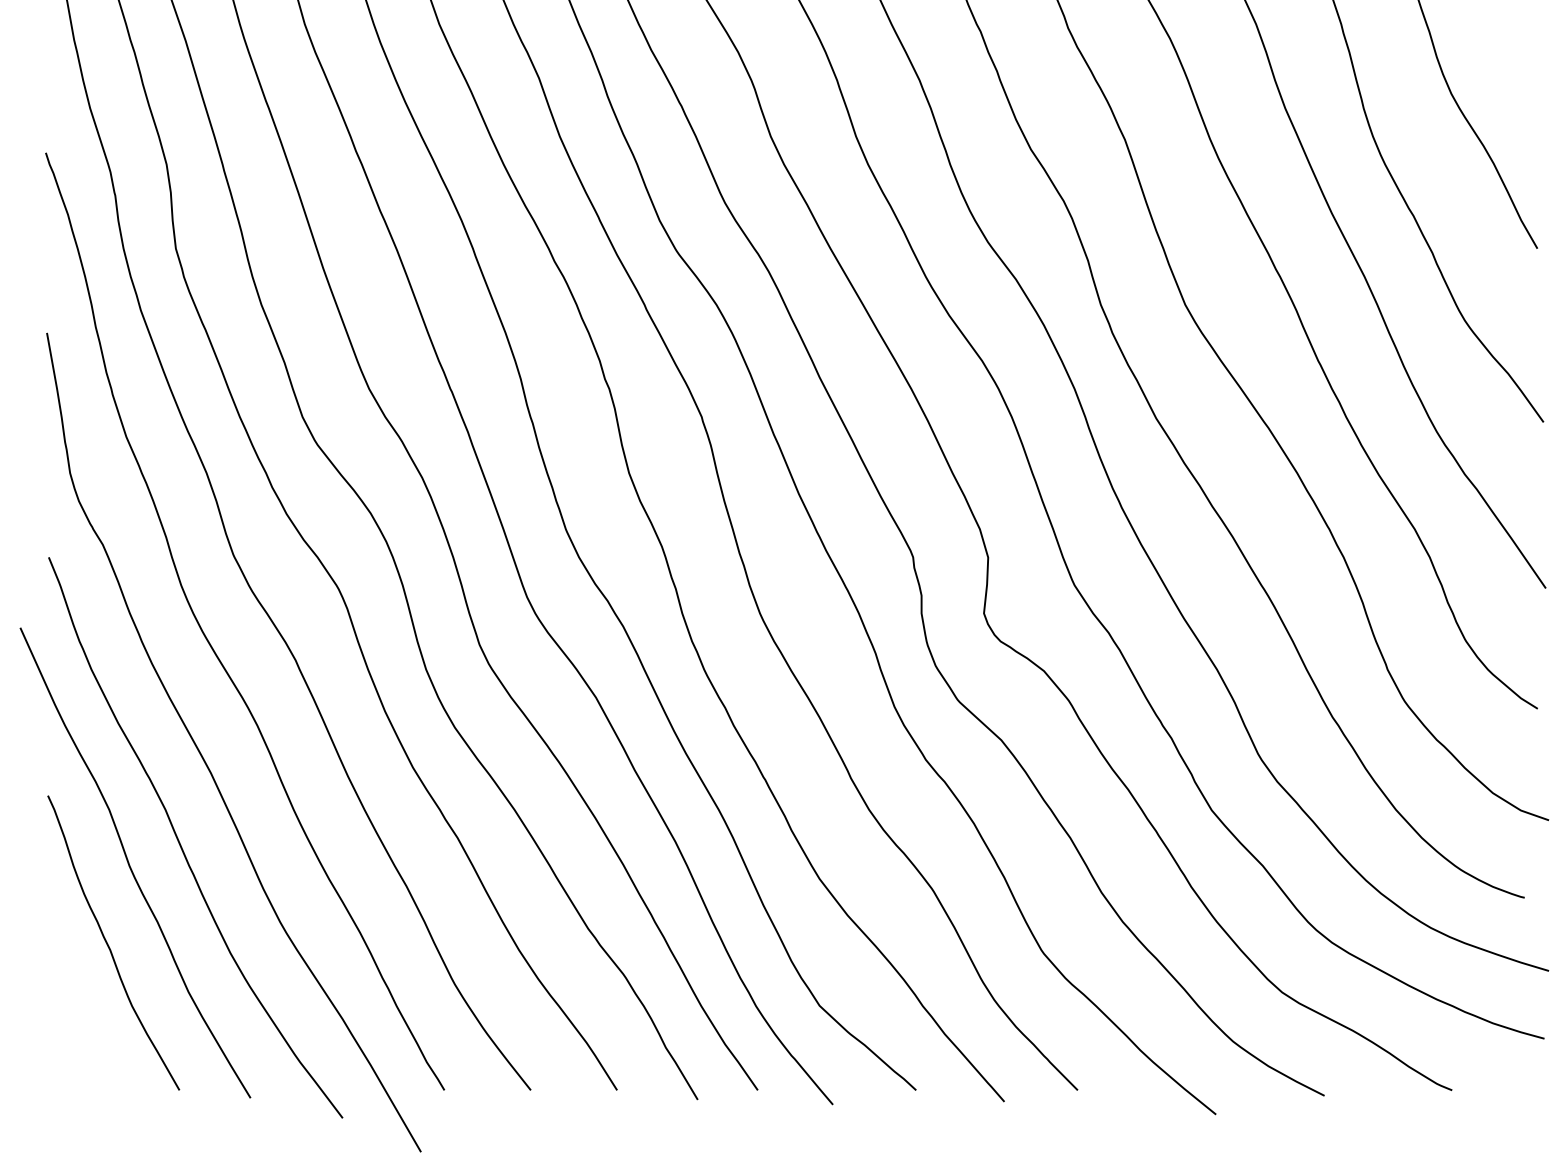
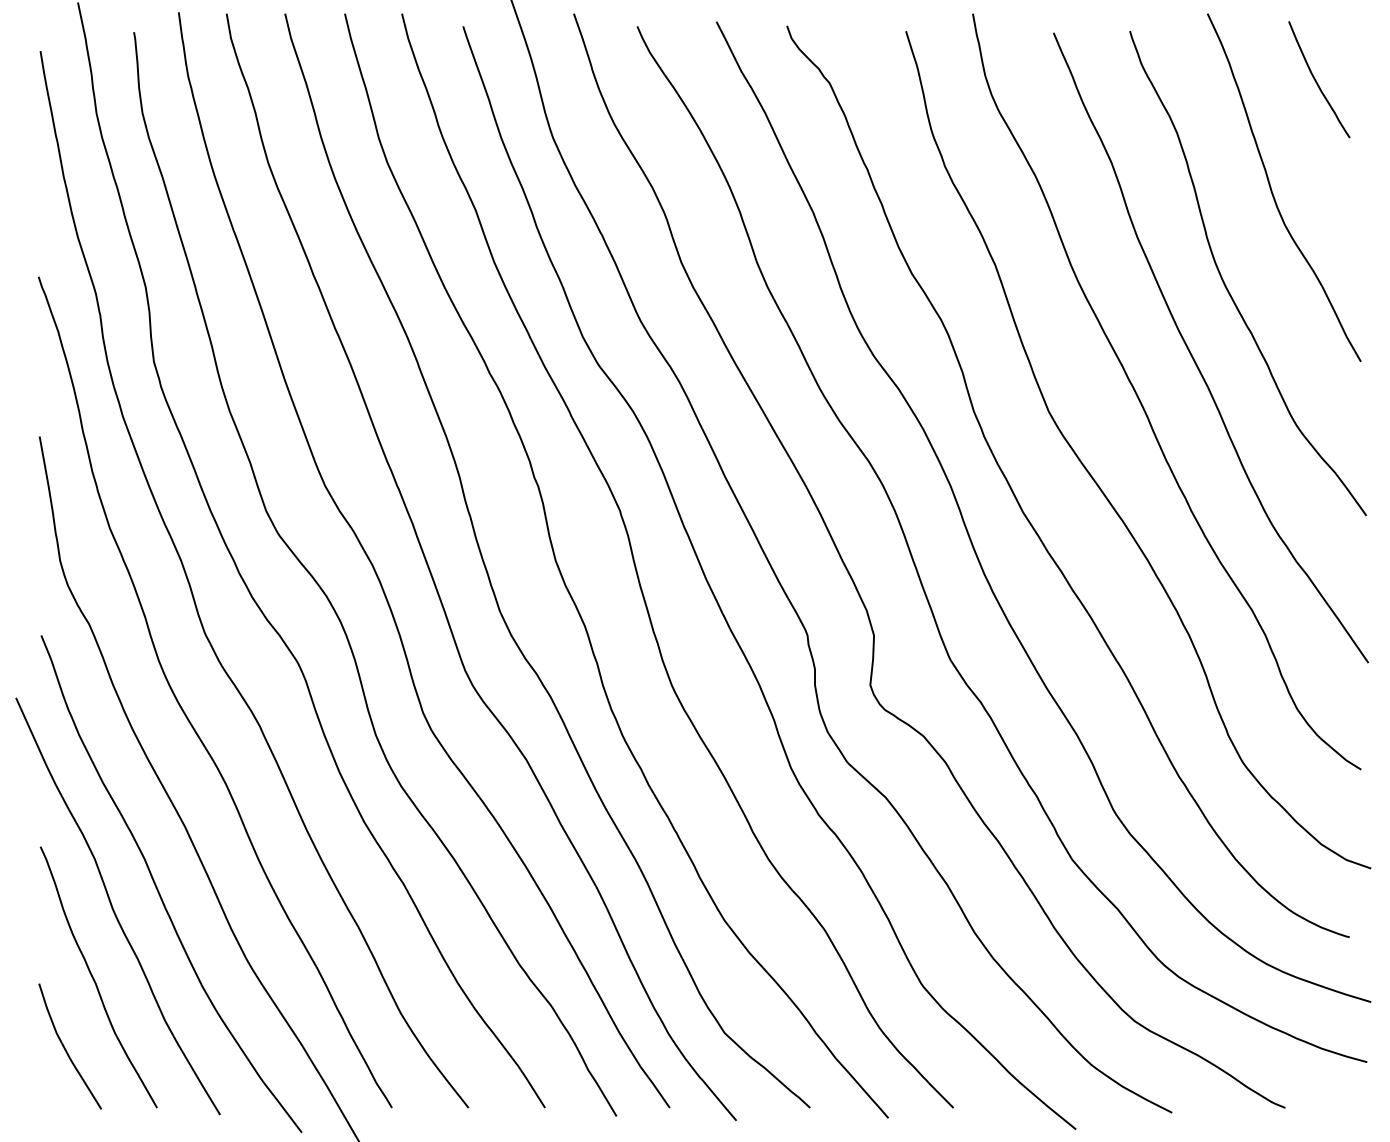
curve: (76, 1022) -> (65, 1047), added

